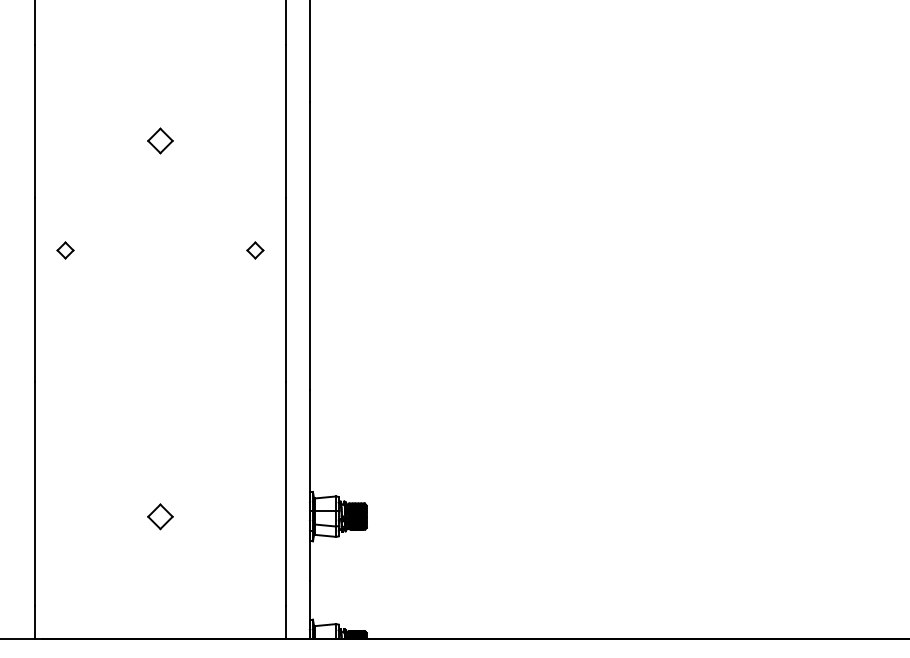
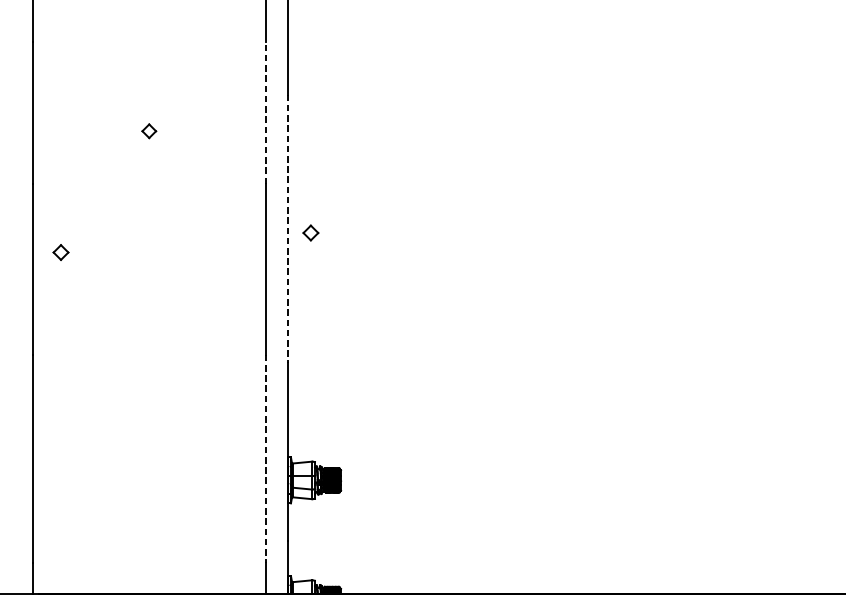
line: (285, 121) -> (265, 113), solid -> dashed
part: (160, 140) -> (149, 130), size x0.6
line: (310, 246) -> (288, 229), solid -> dashed
part: (65, 250) -> (60, 252), moved
part: (255, 250) -> (311, 233), moved
line: (285, 494) -> (265, 459), solid -> dashed
part: (160, 516) -> (149, 480), removed

